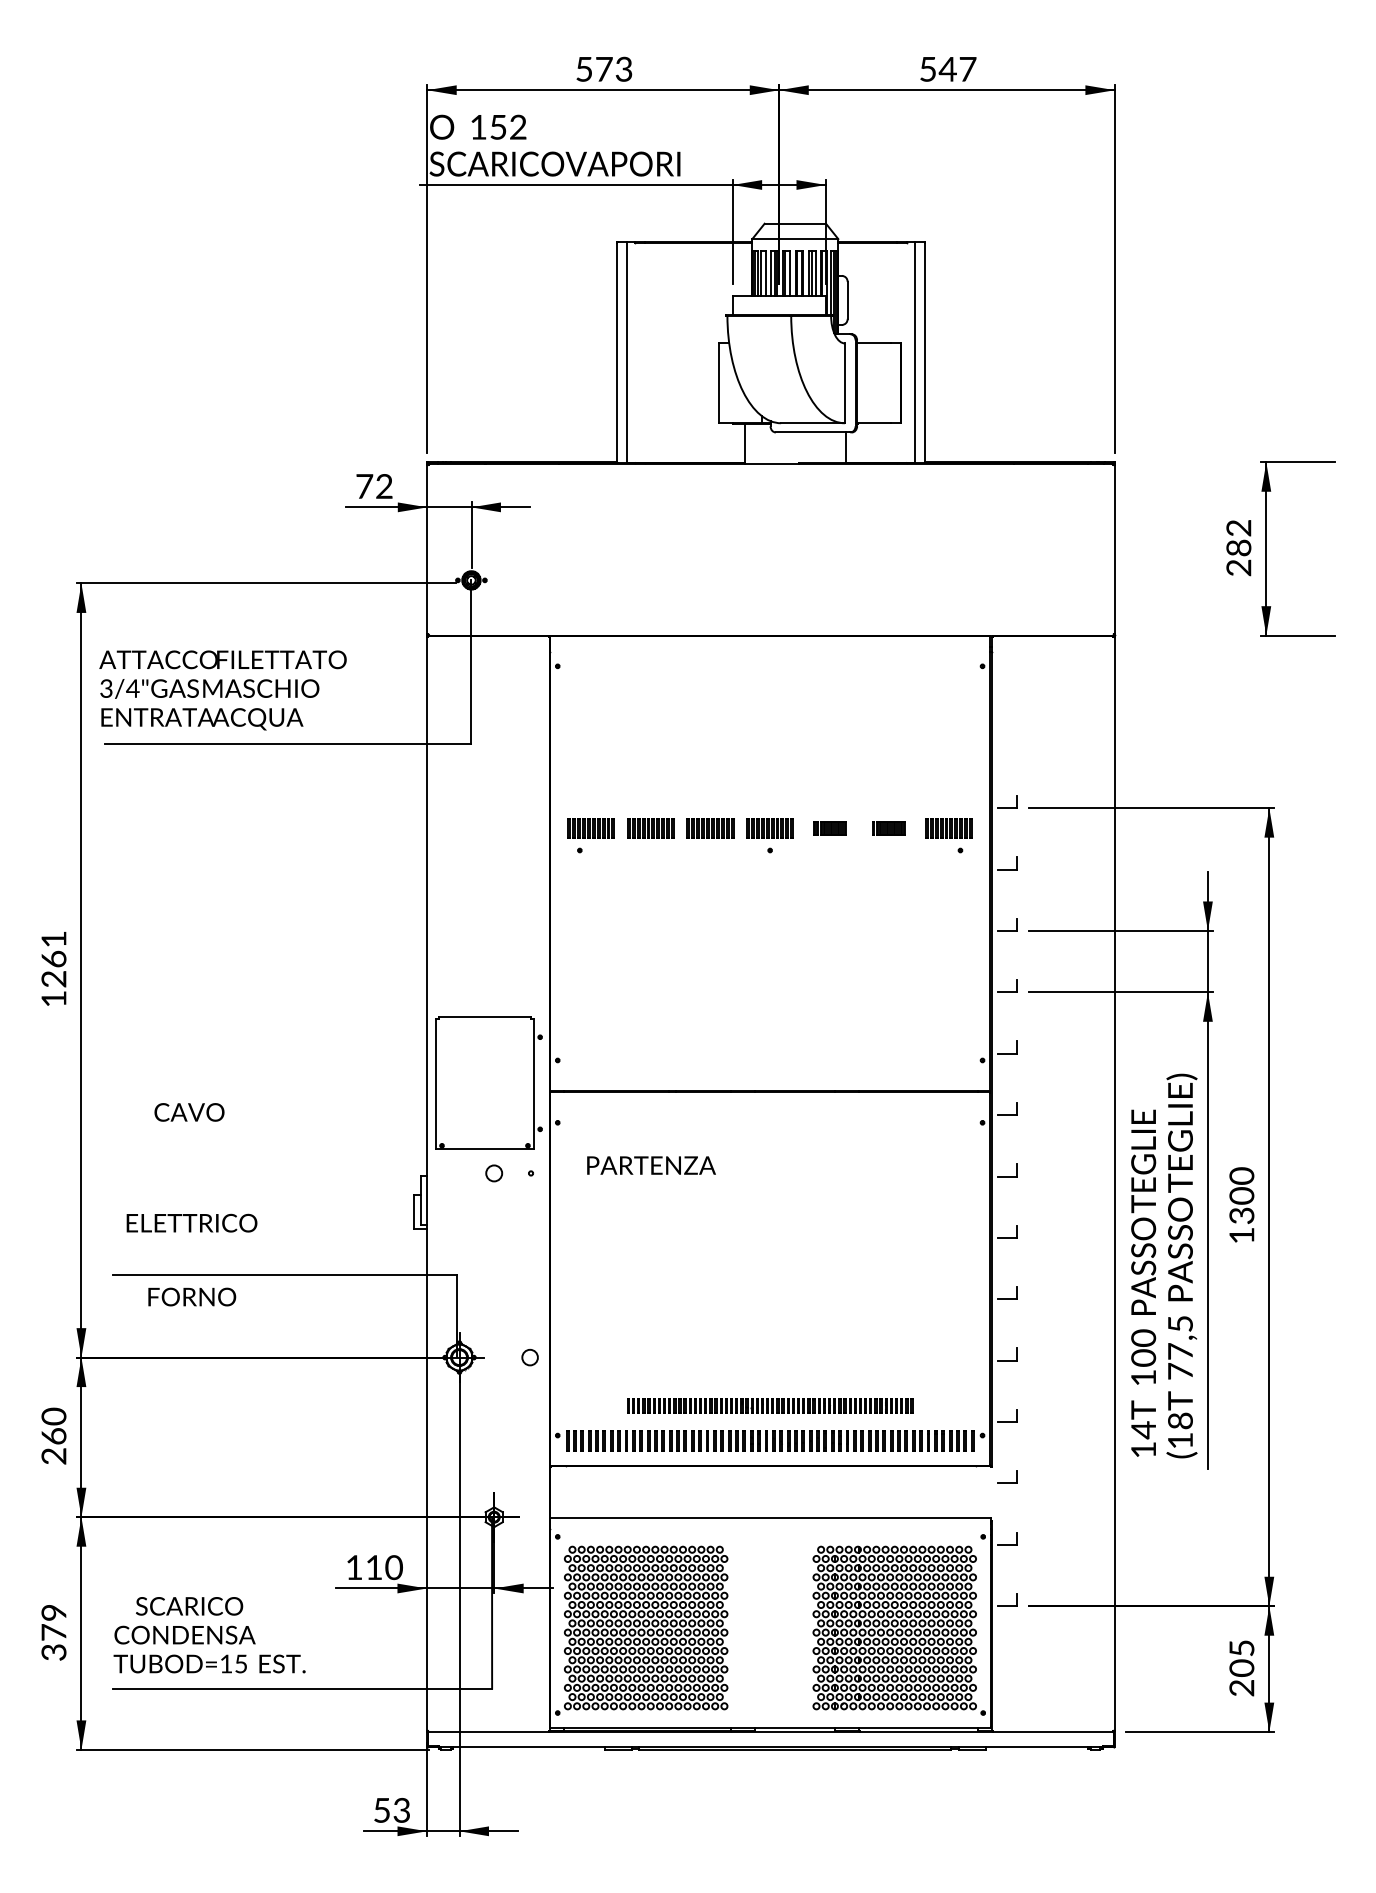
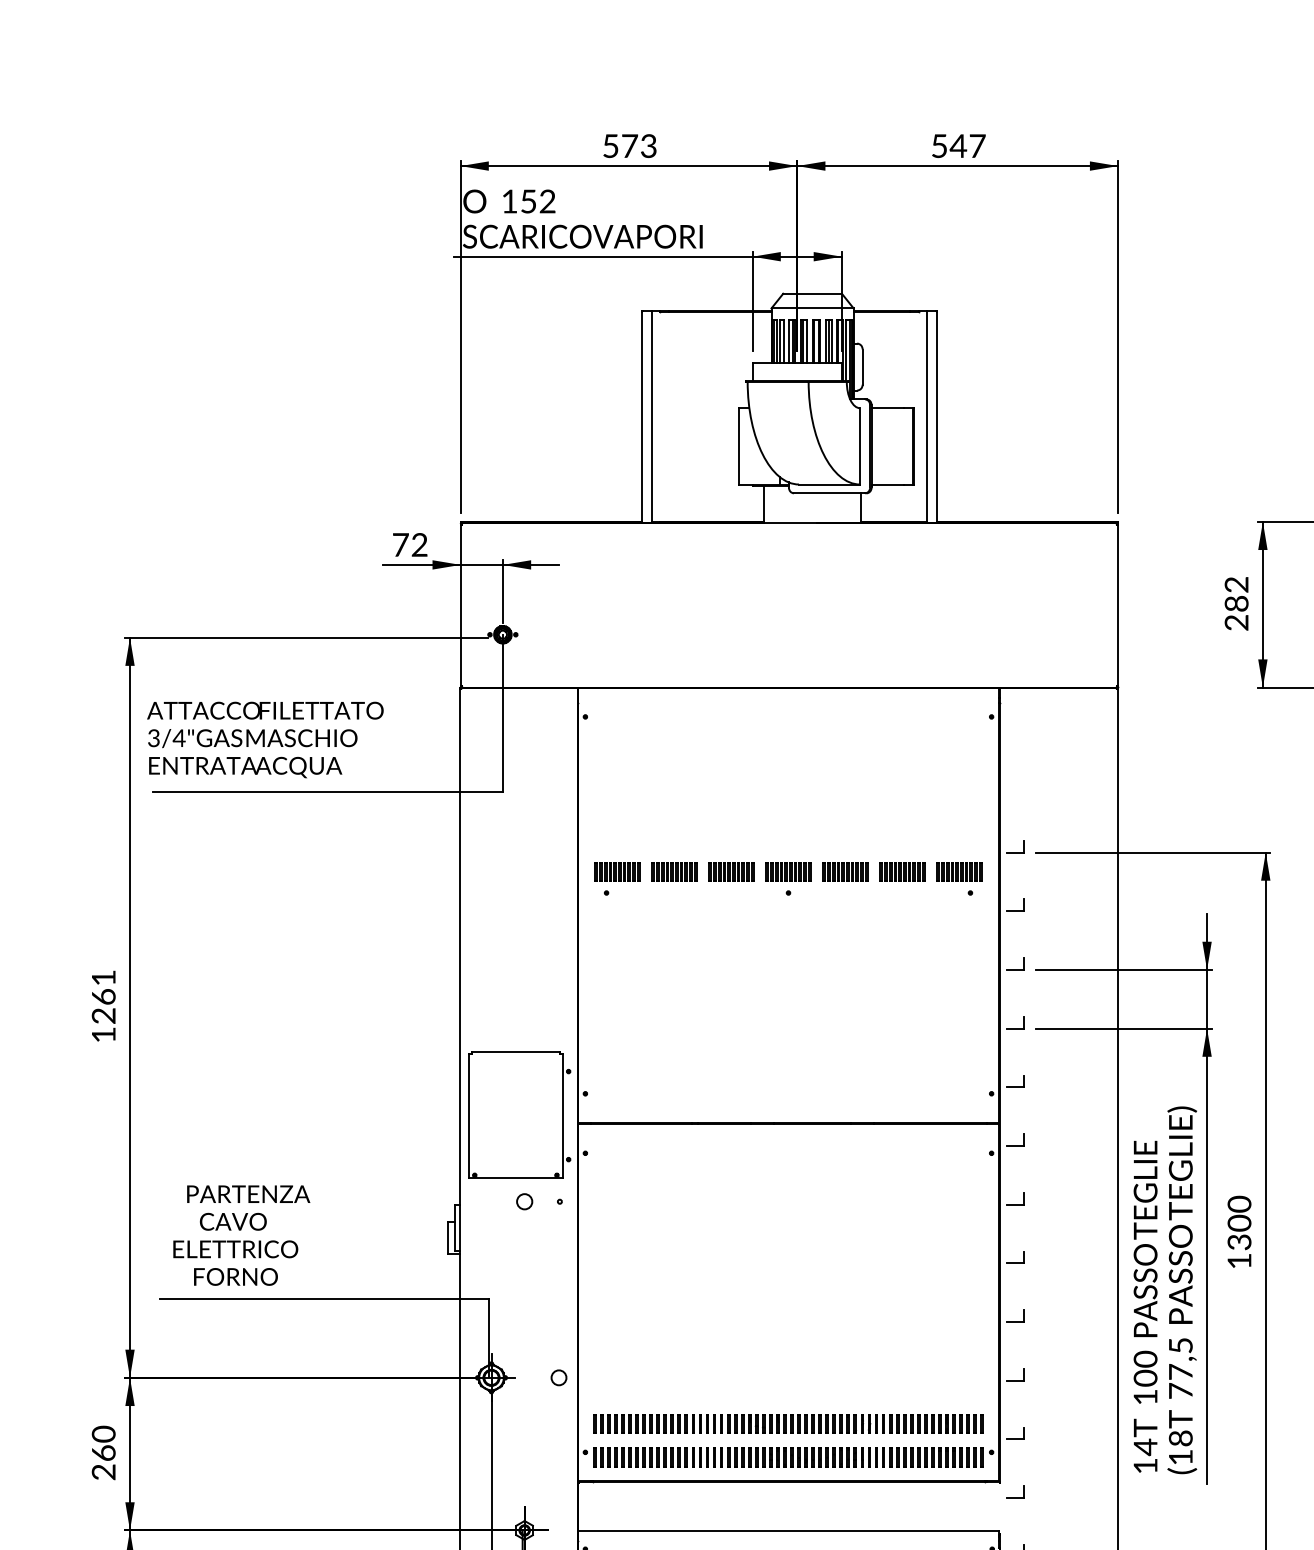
part: (829, 828) -> (845, 871), size x1.43
part: (888, 828) -> (901, 871), size x1.43
text: (189, 1112) -> (233, 1221), moved
text: (651, 1165) -> (248, 1194), moved
text: (192, 1296) -> (236, 1276), moved
part: (770, 1405) -> (788, 1423), size x1.43

